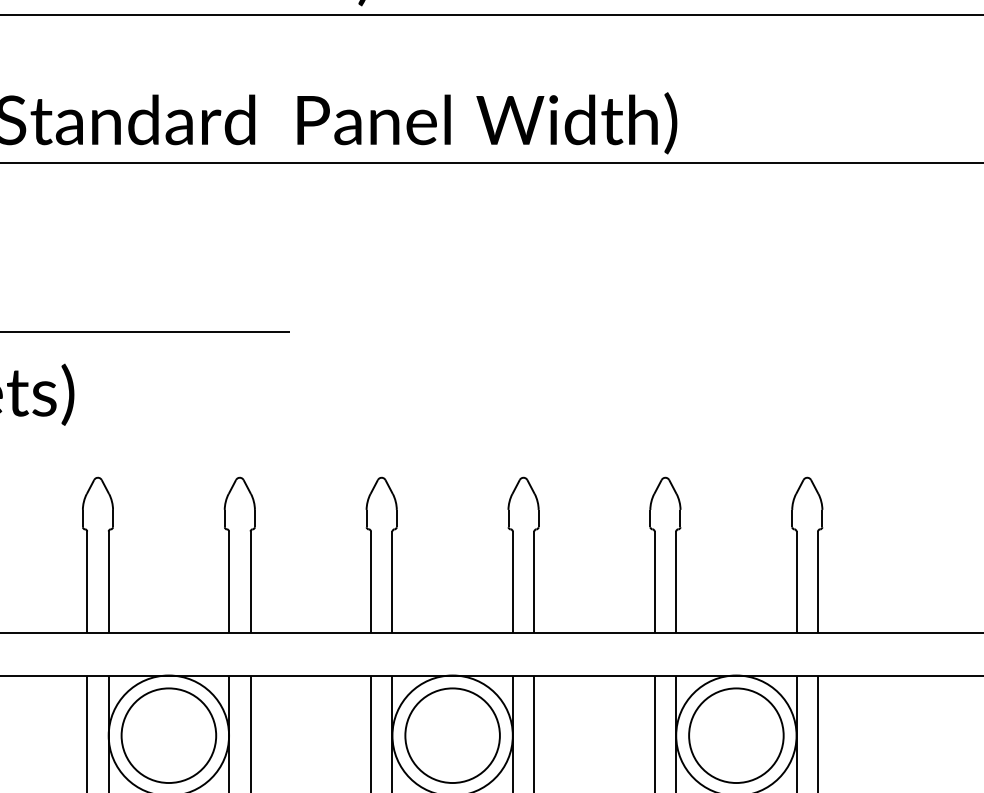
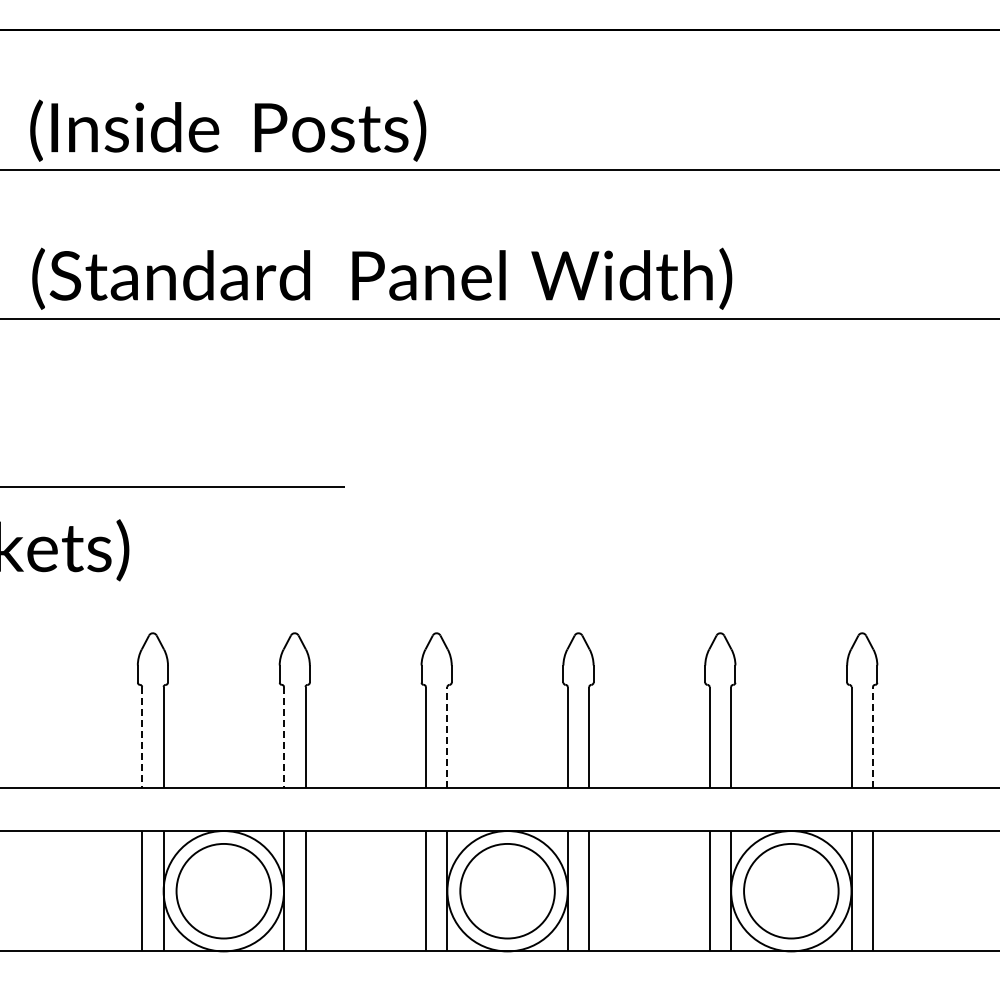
line: (87, 581) -> (142, 737), solid -> dashed
line: (229, 581) -> (284, 737), solid -> dashed
line: (392, 581) -> (447, 737), solid -> dashed
line: (818, 581) -> (873, 737), solid -> dashed

